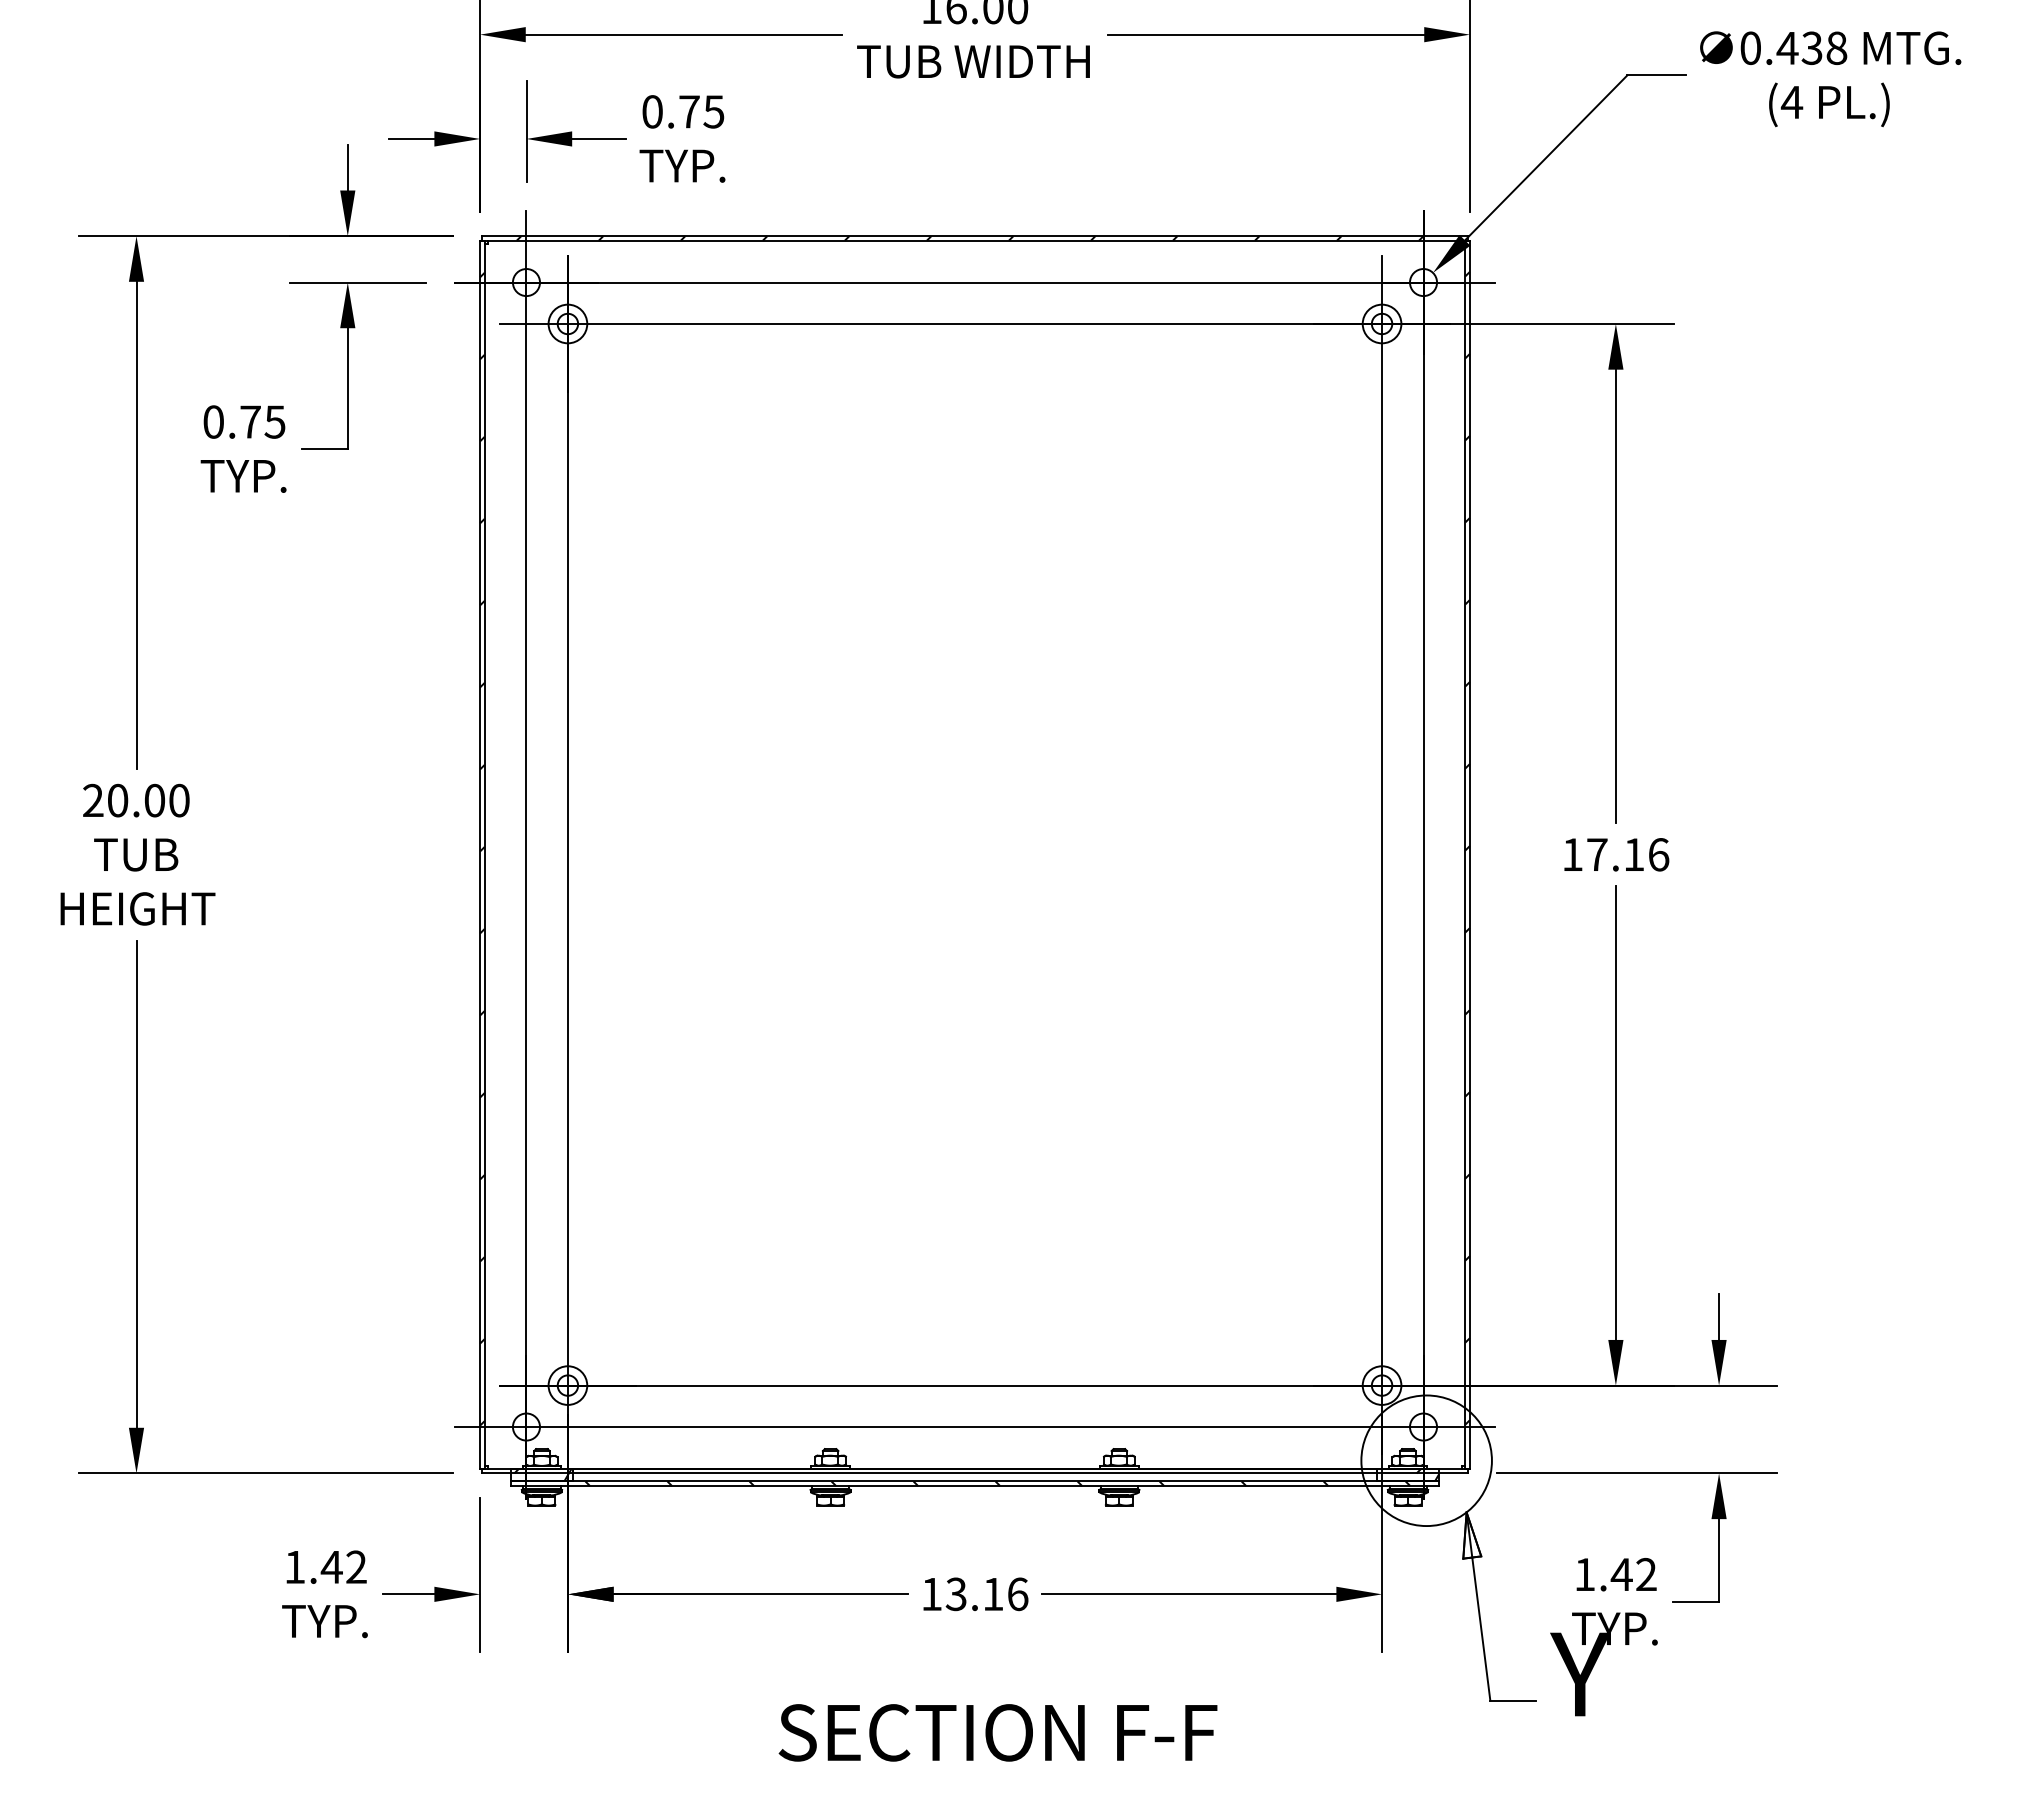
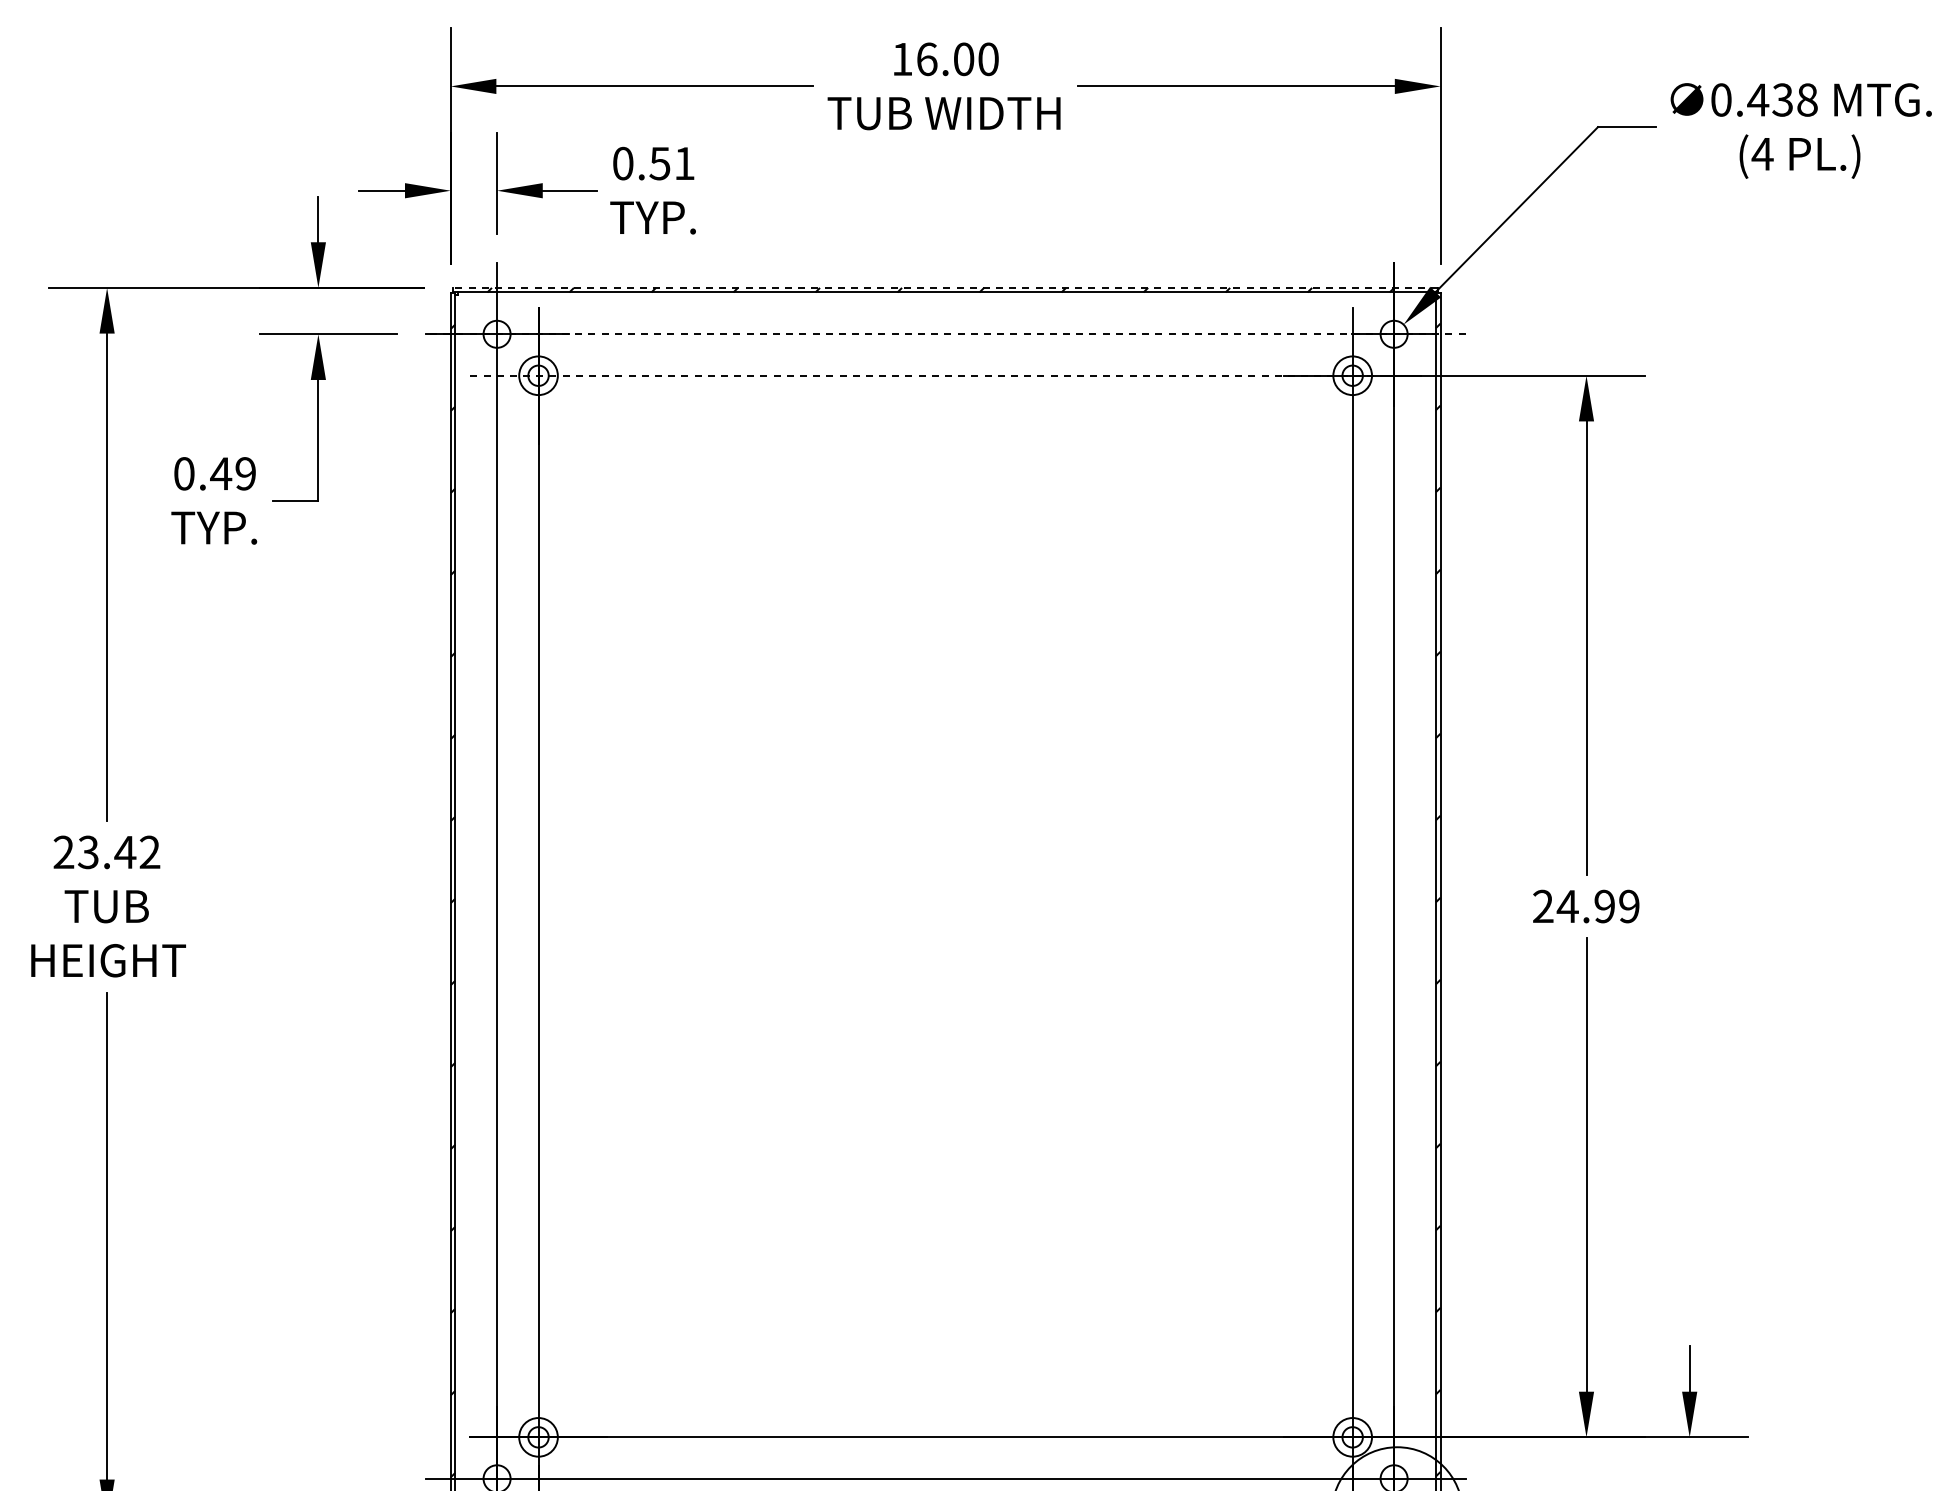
text: (701, 111) -> (672, 163), 0.75 -> 0.51
line: (975, 236) -> (946, 288), solid -> dashed
line: (974, 282) -> (945, 334), solid -> dashed
line: (975, 324) -> (946, 376), solid -> dashed
text: (262, 421) -> (233, 473), 0.75 -> 0.49
text: (148, 800) -> (119, 852), 20.00 -> 23.42
text: (1615, 854) -> (1586, 906), 17.16 -> 24.99

